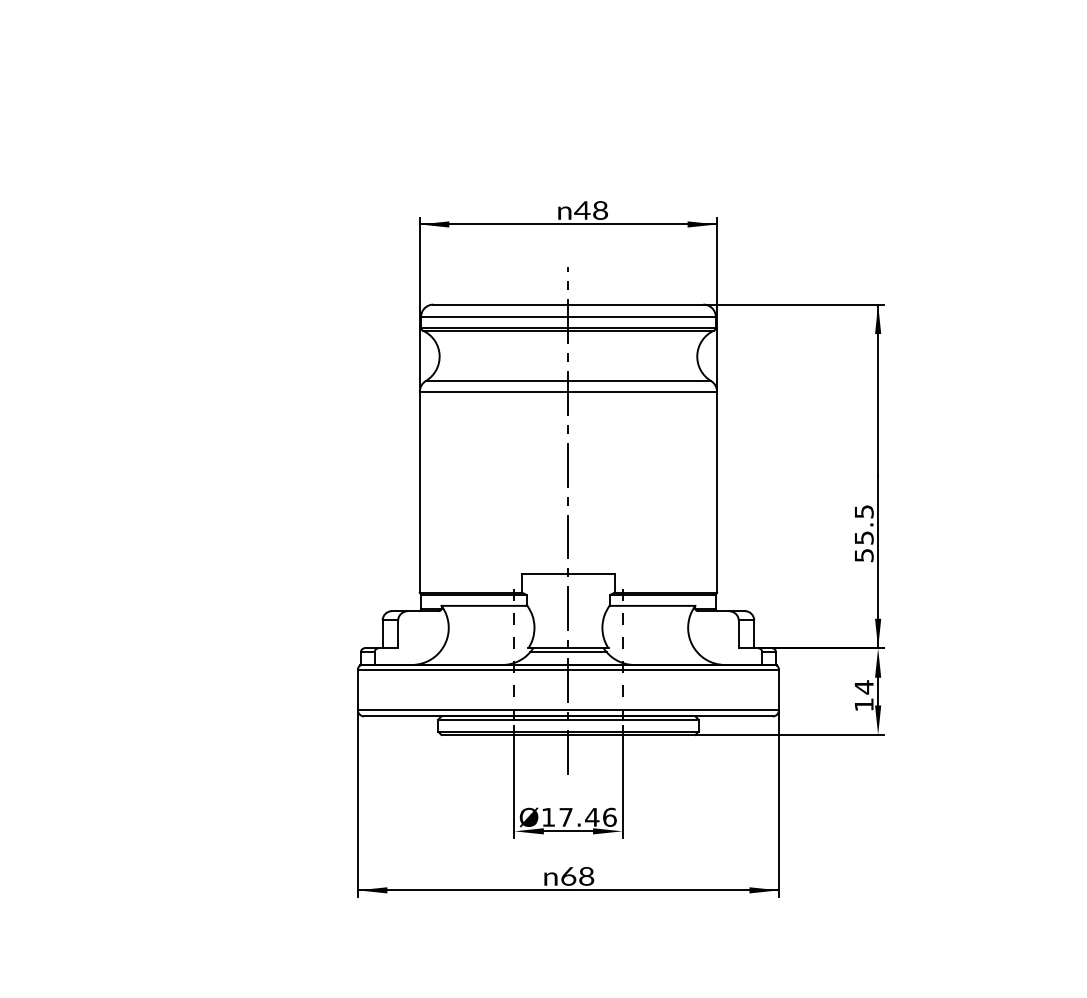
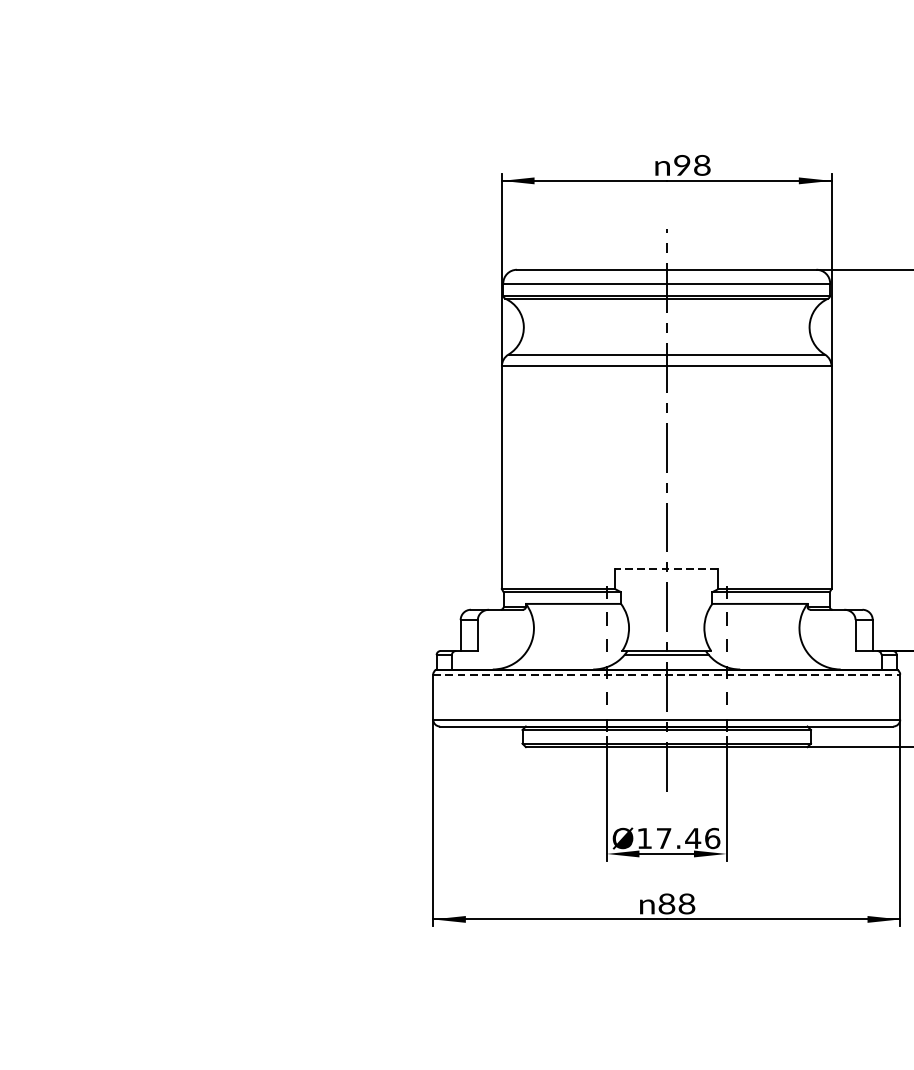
text: (582, 210) -> (682, 165), 48 -> 98
line: (567, 574) -> (665, 569), solid -> dashed
line: (568, 669) -> (666, 674), solid -> dashed
text: (568, 876) -> (666, 904), 68 -> 88

